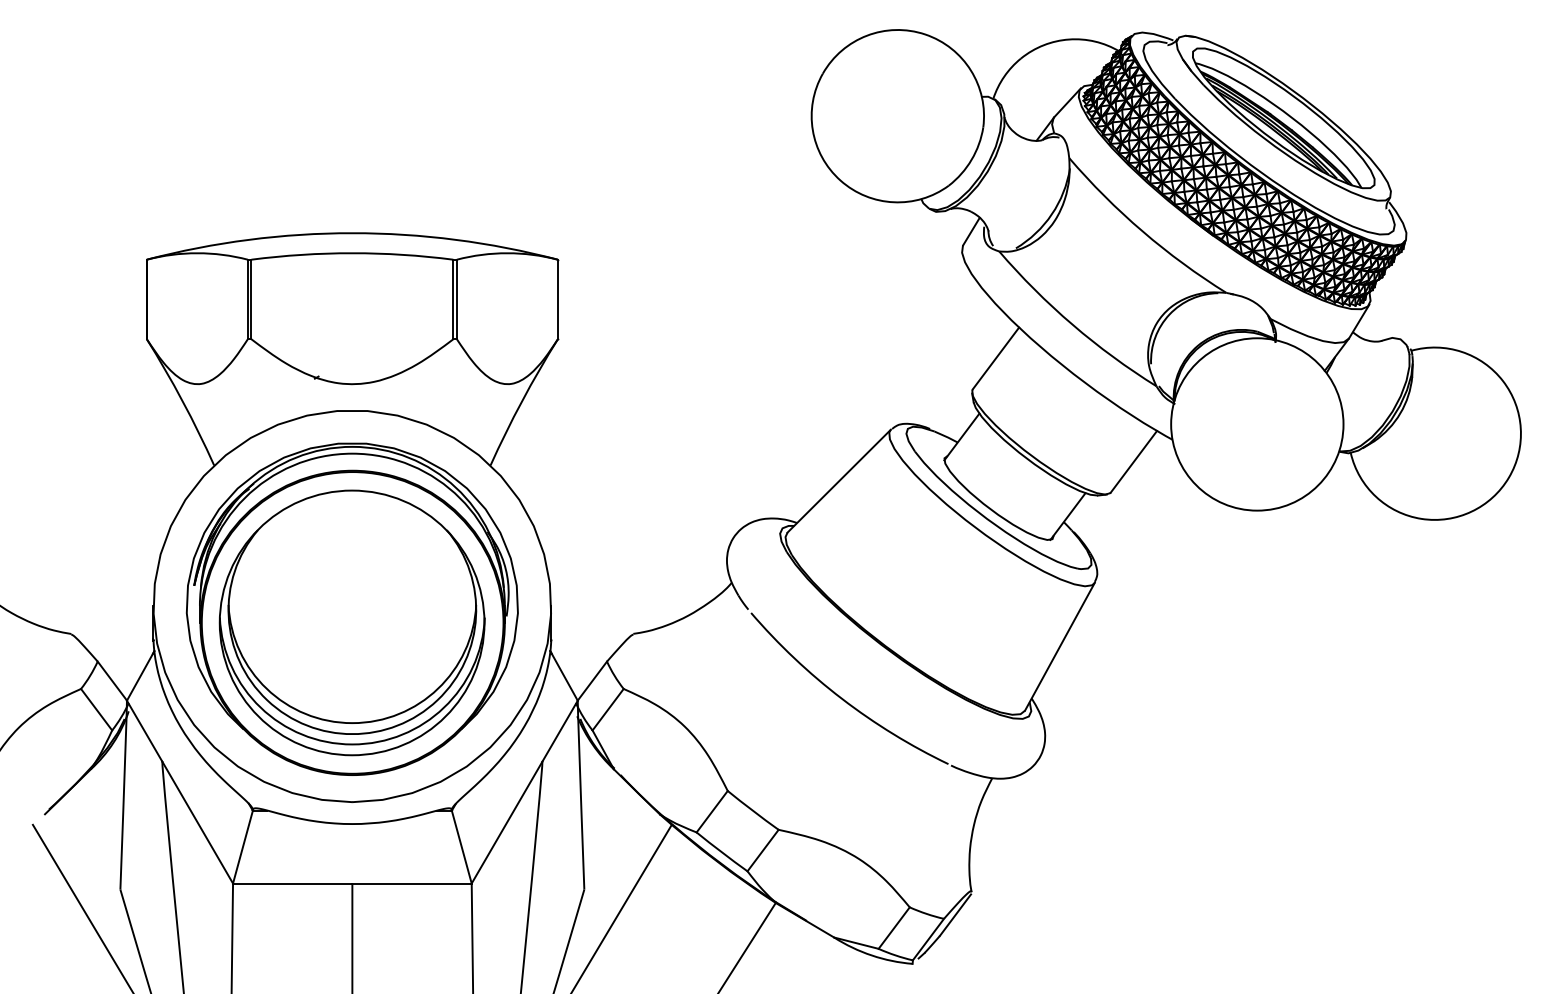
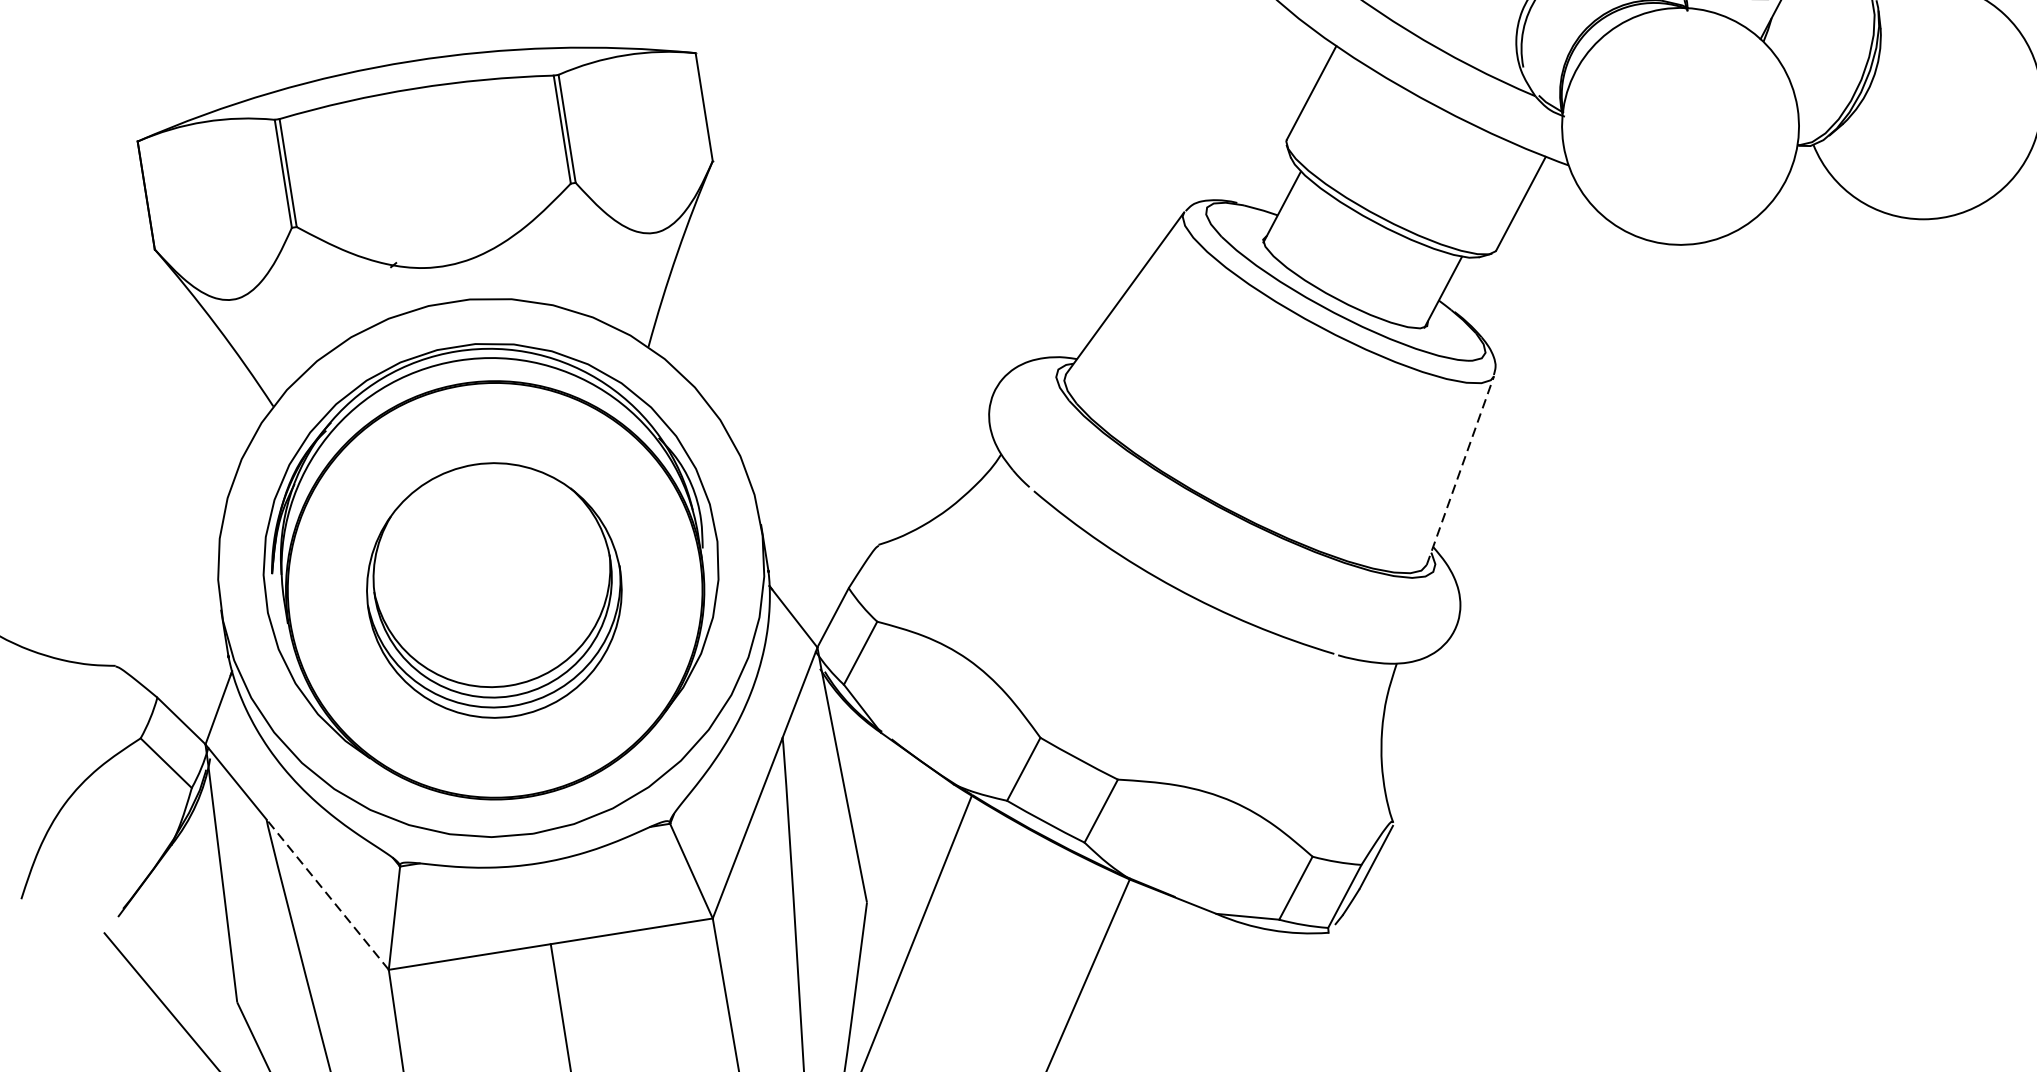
part: (351, 622) -> (493, 590), size x0.7
line: (1059, 646) -> (1459, 470), solid -> dashed
line: (197, 822) -> (327, 894), solid -> dashed

